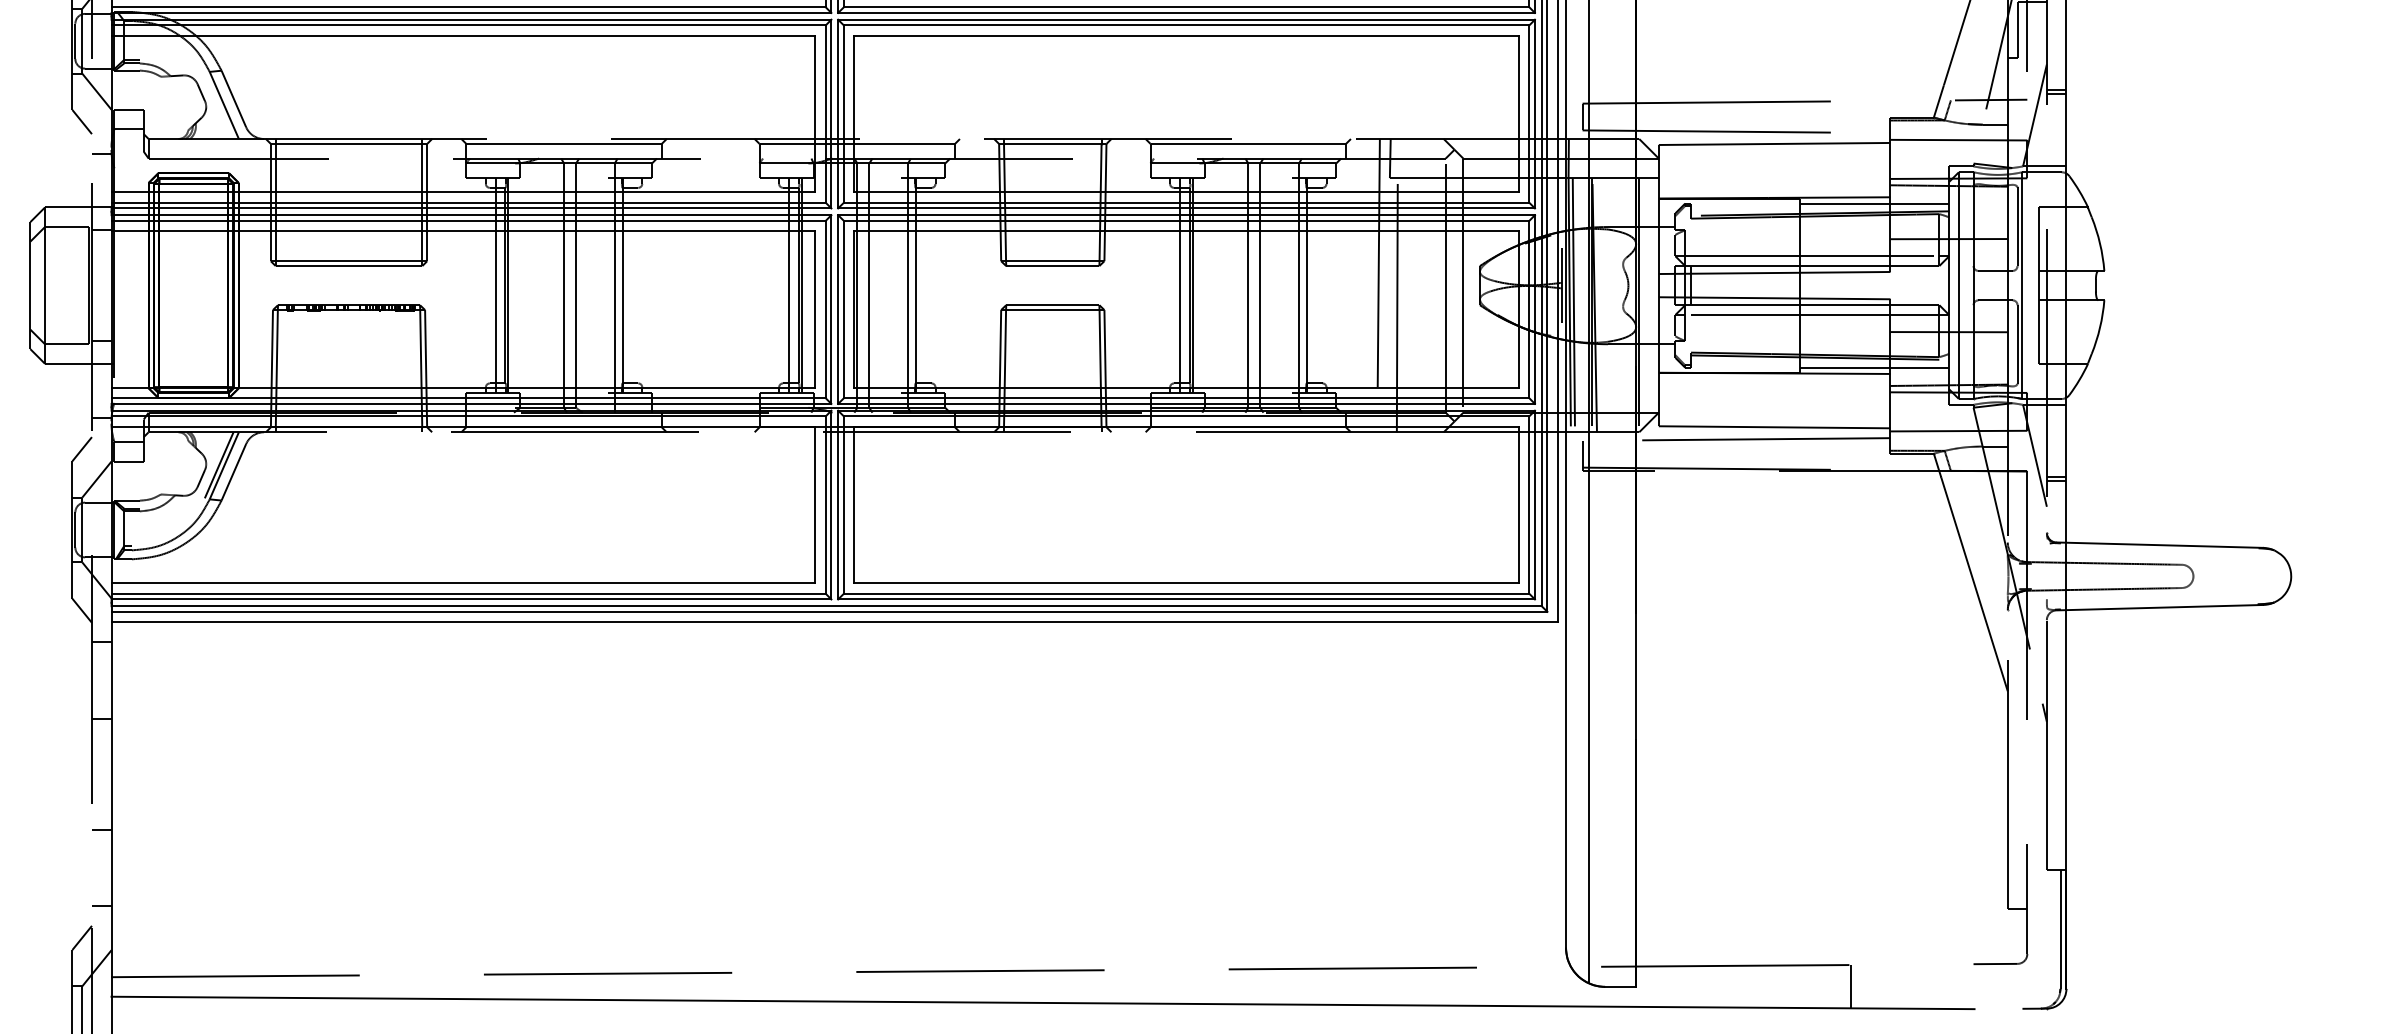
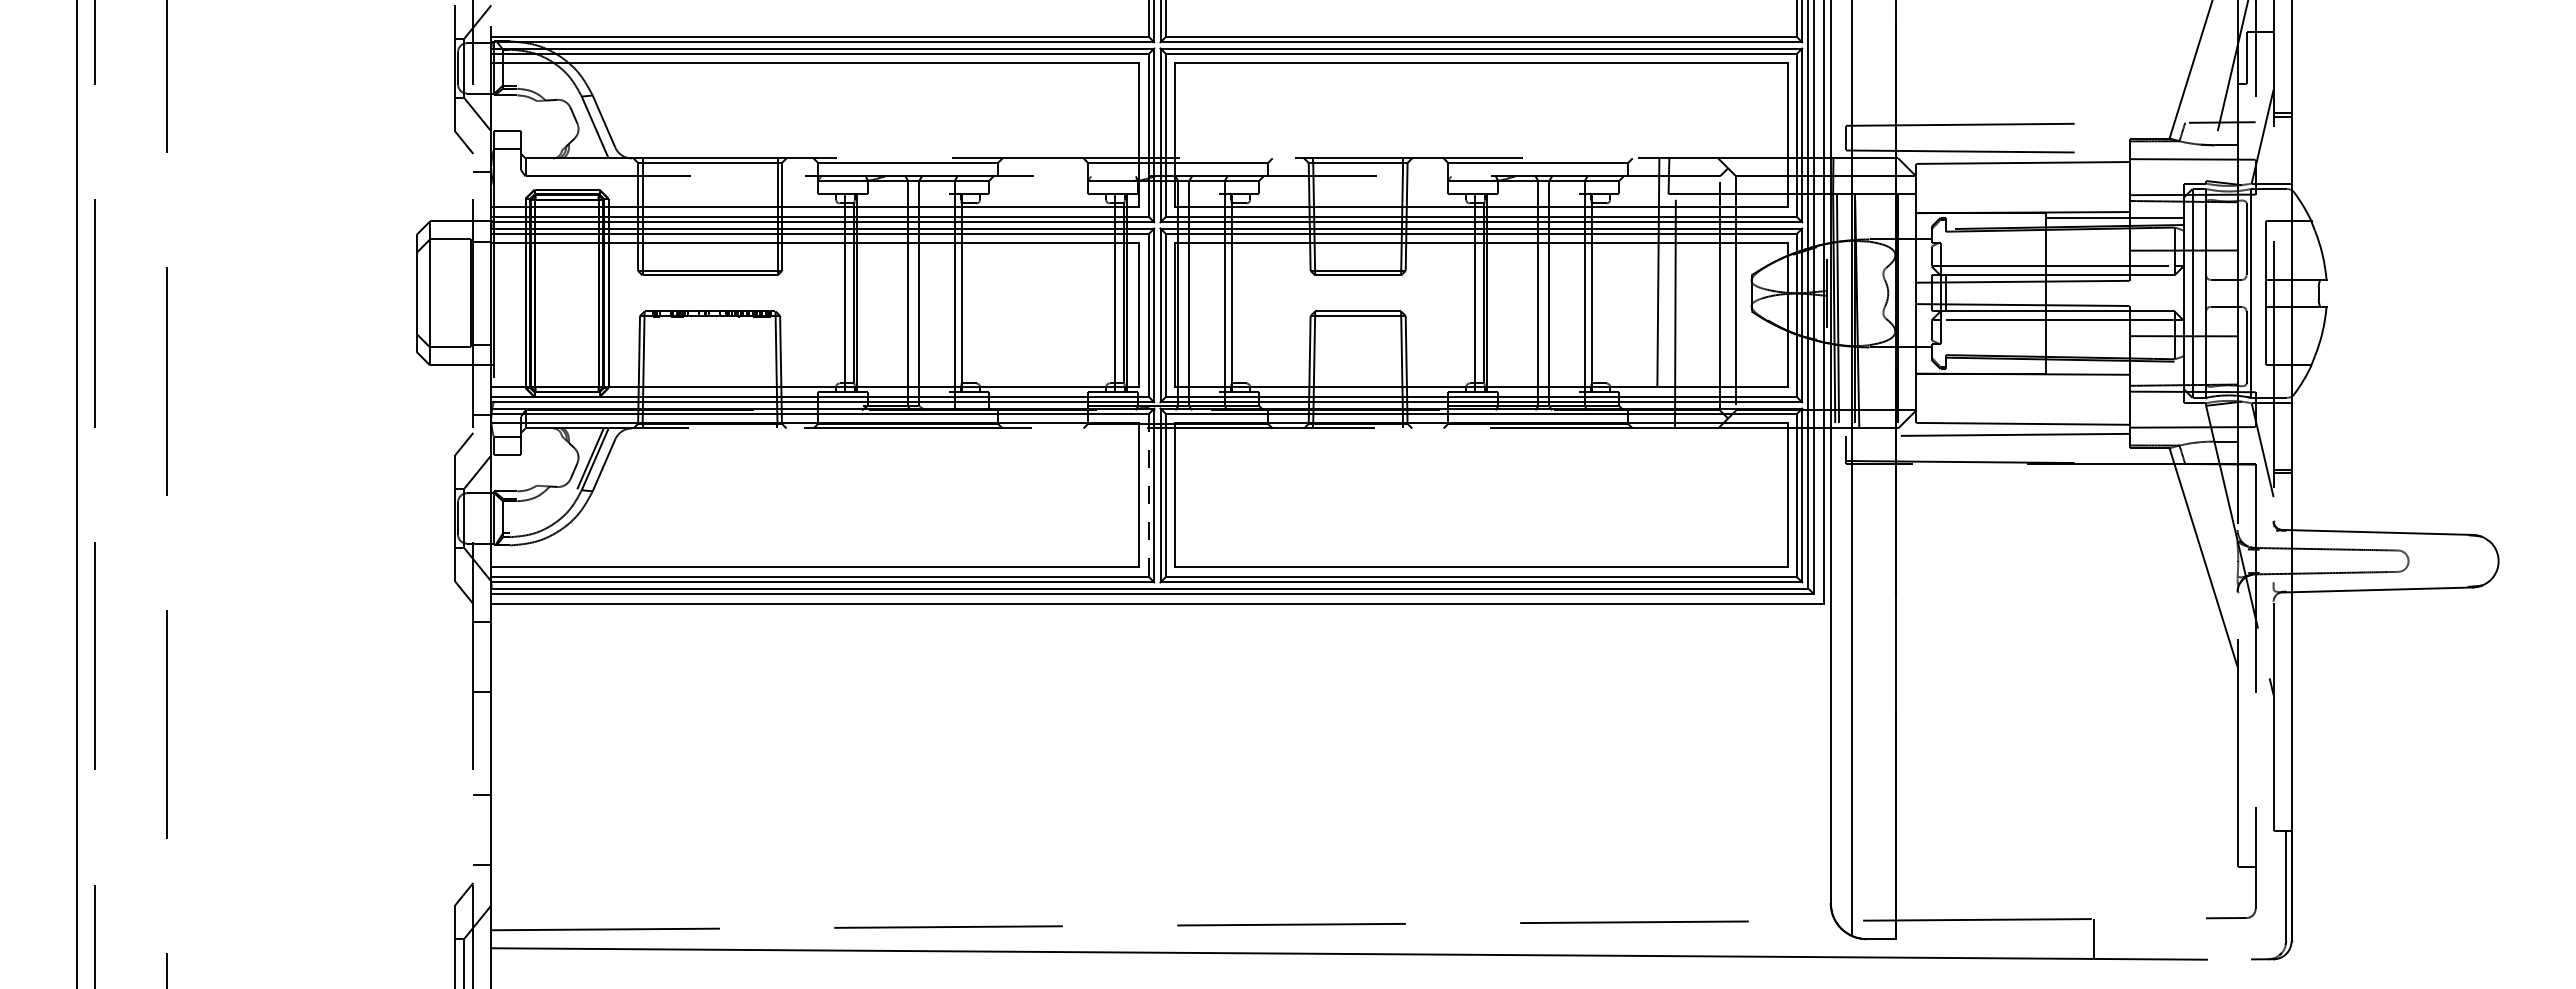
line: (1874, 368) -> (2114, 369), removed
line: (826, 505) -> (1149, 495), solid -> dashed

